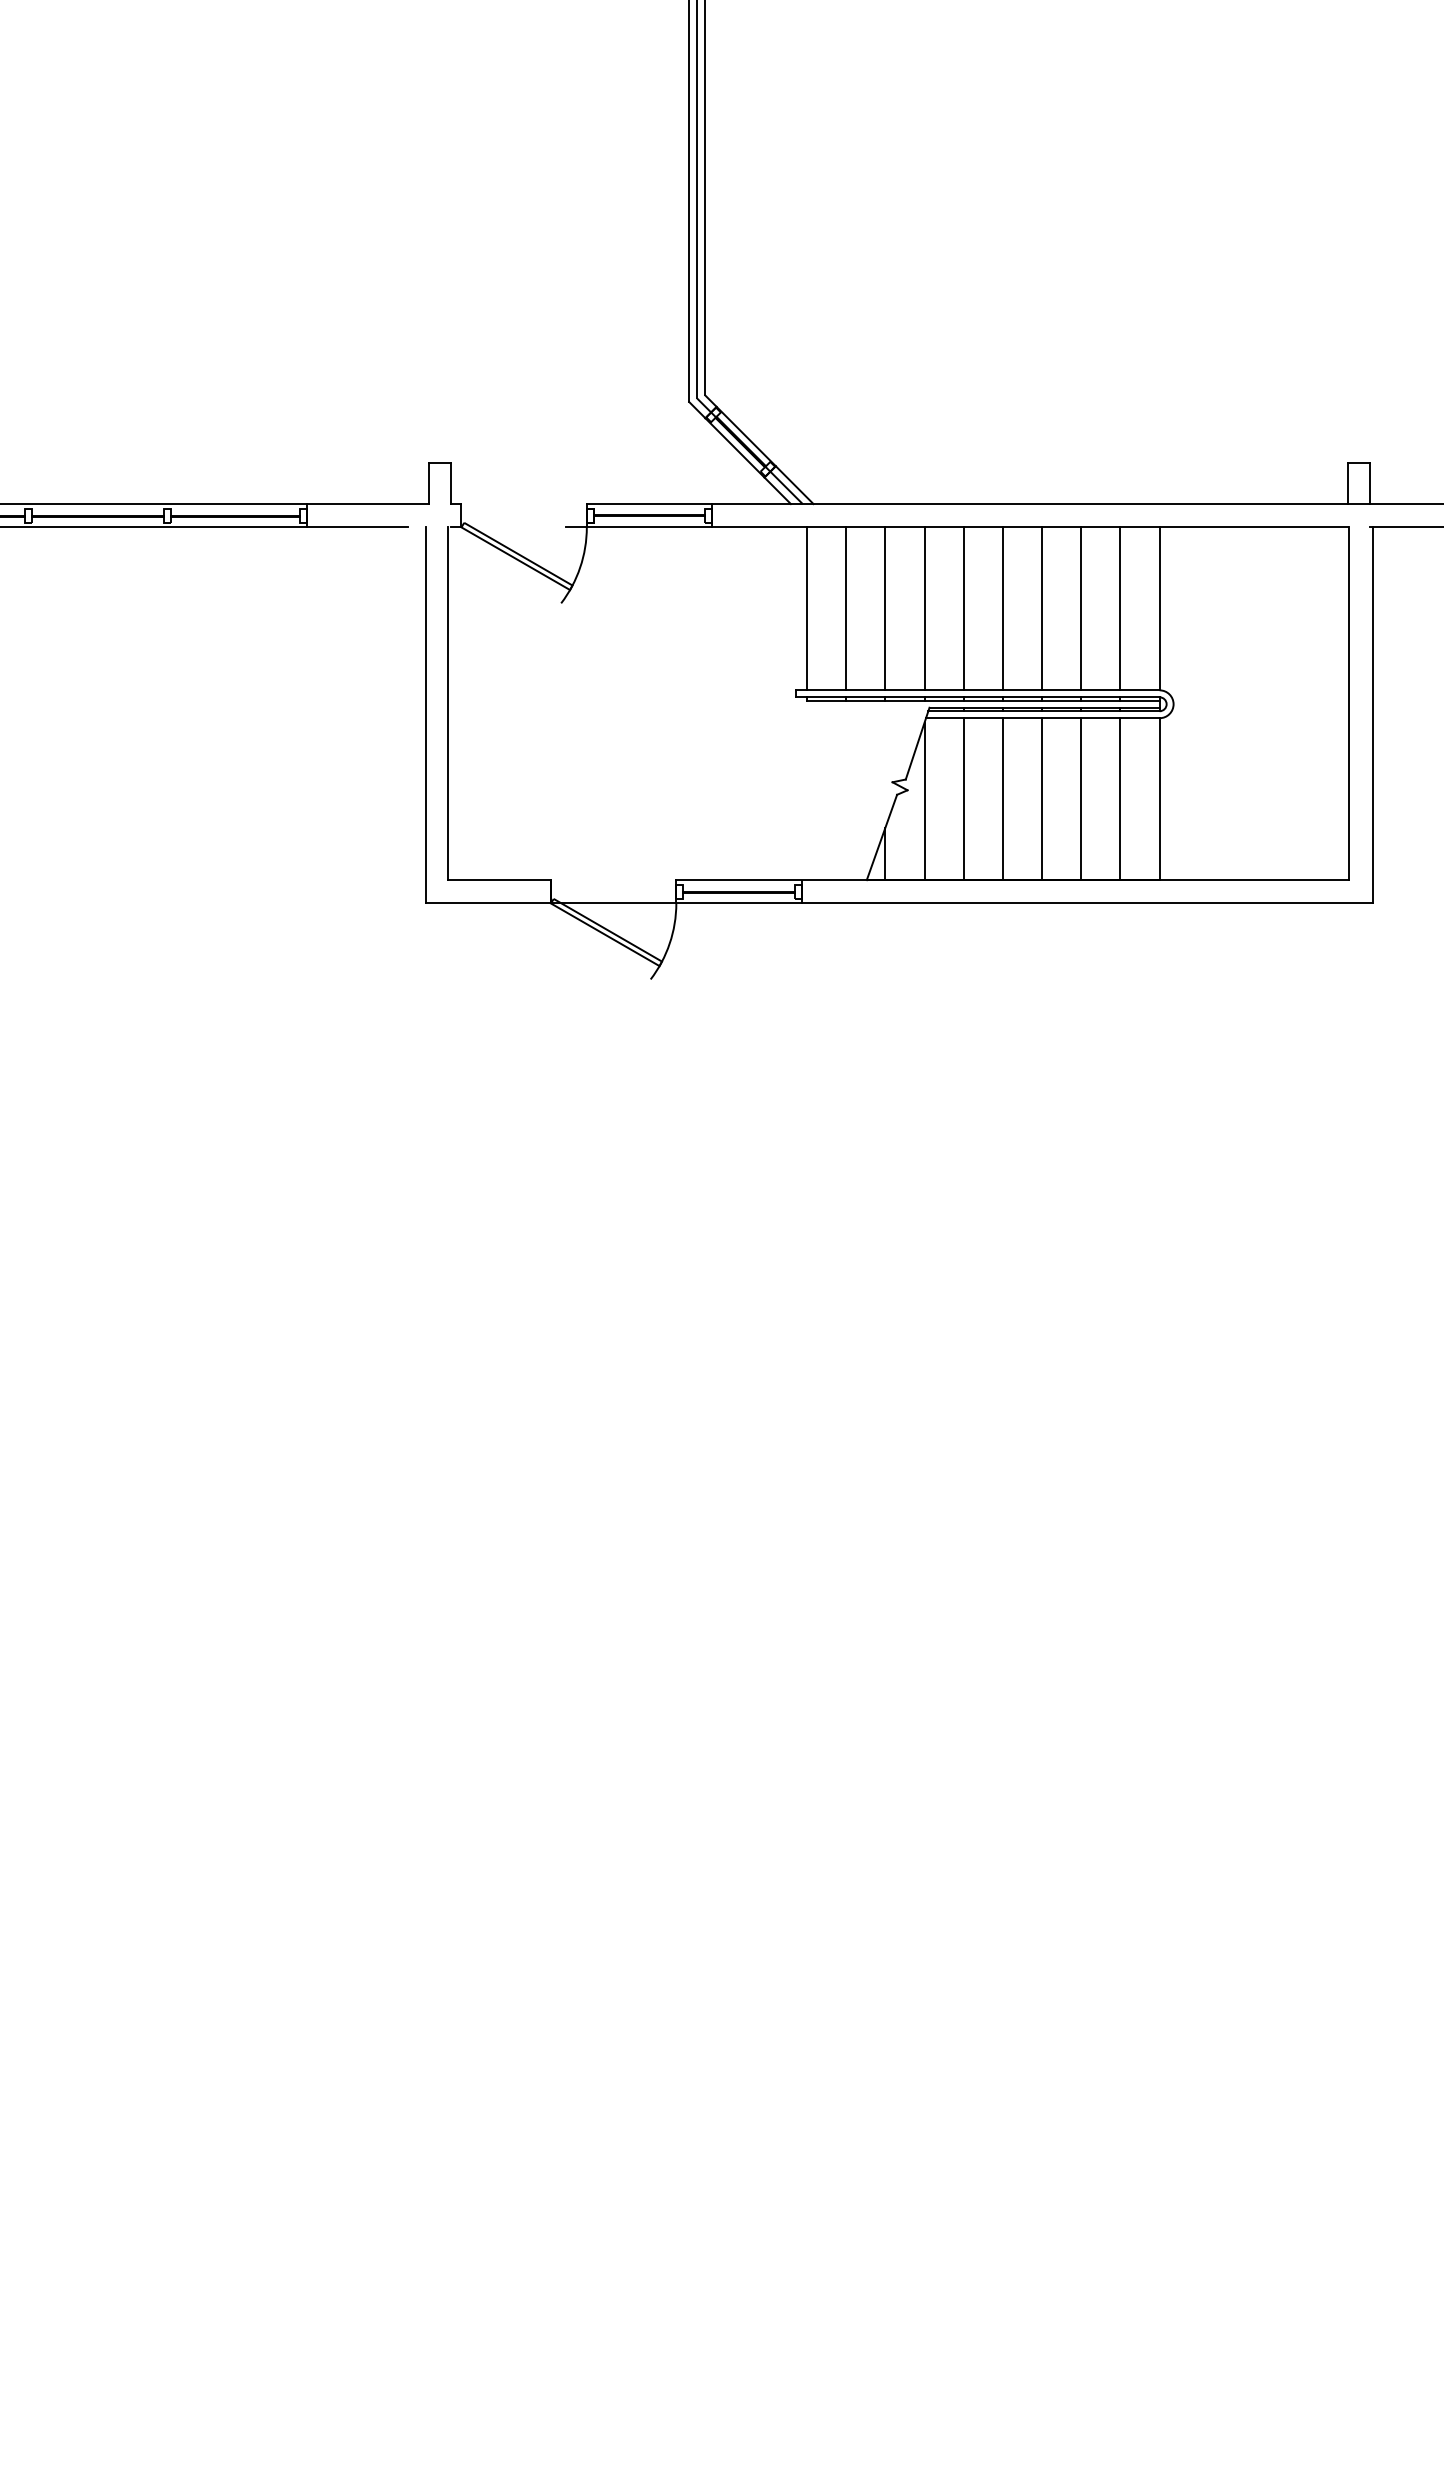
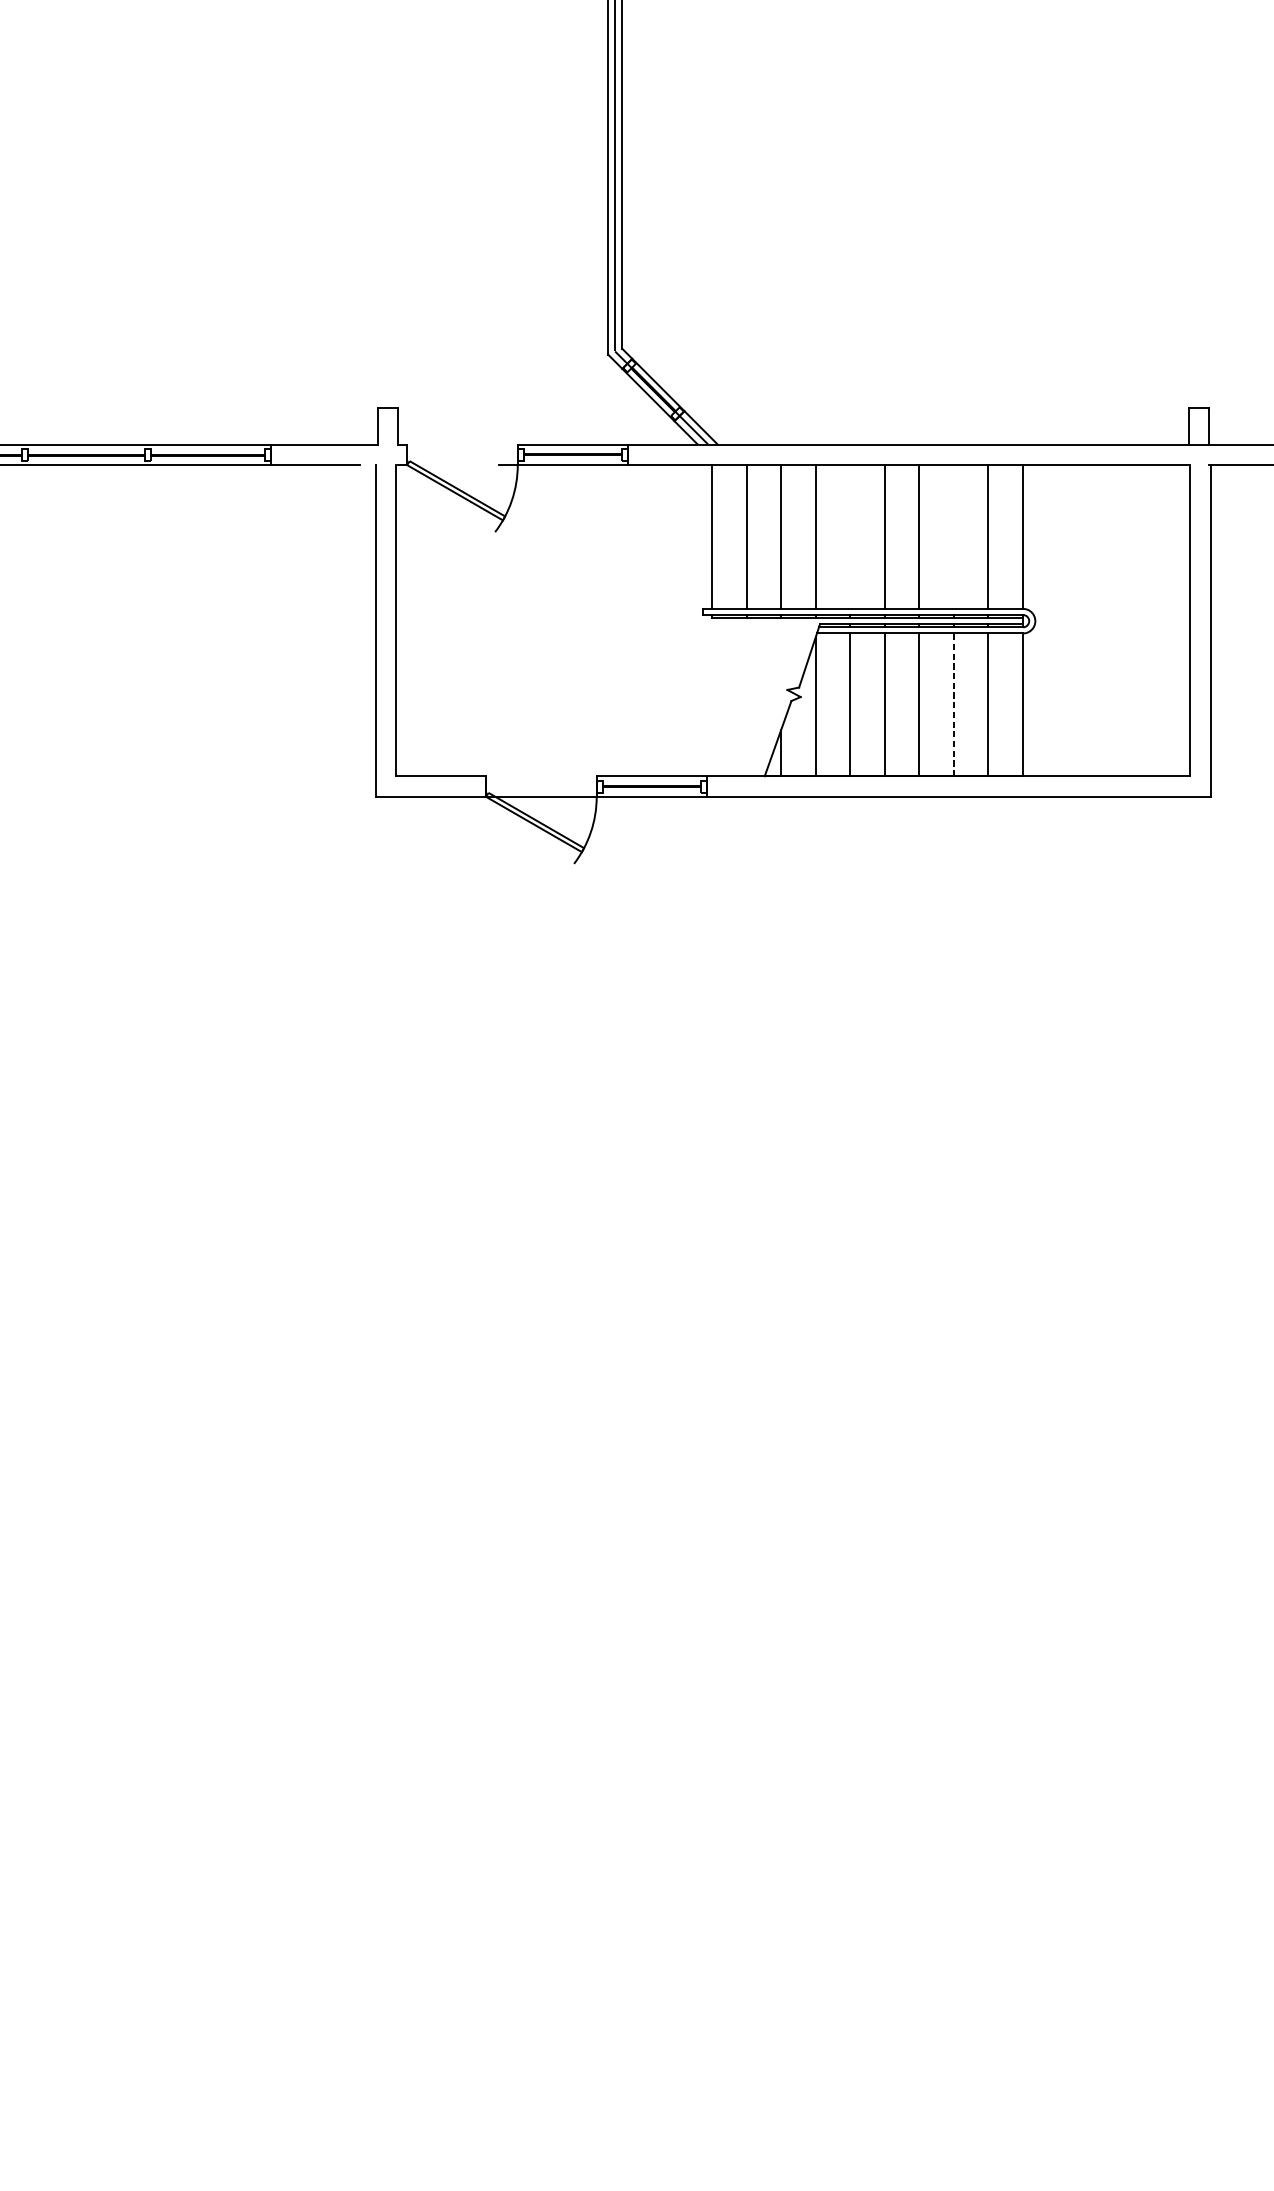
line: (963, 608) -> (850, 536), removed
line: (1081, 608) -> (954, 536), removed
line: (1081, 799) -> (954, 705), solid -> dashed

